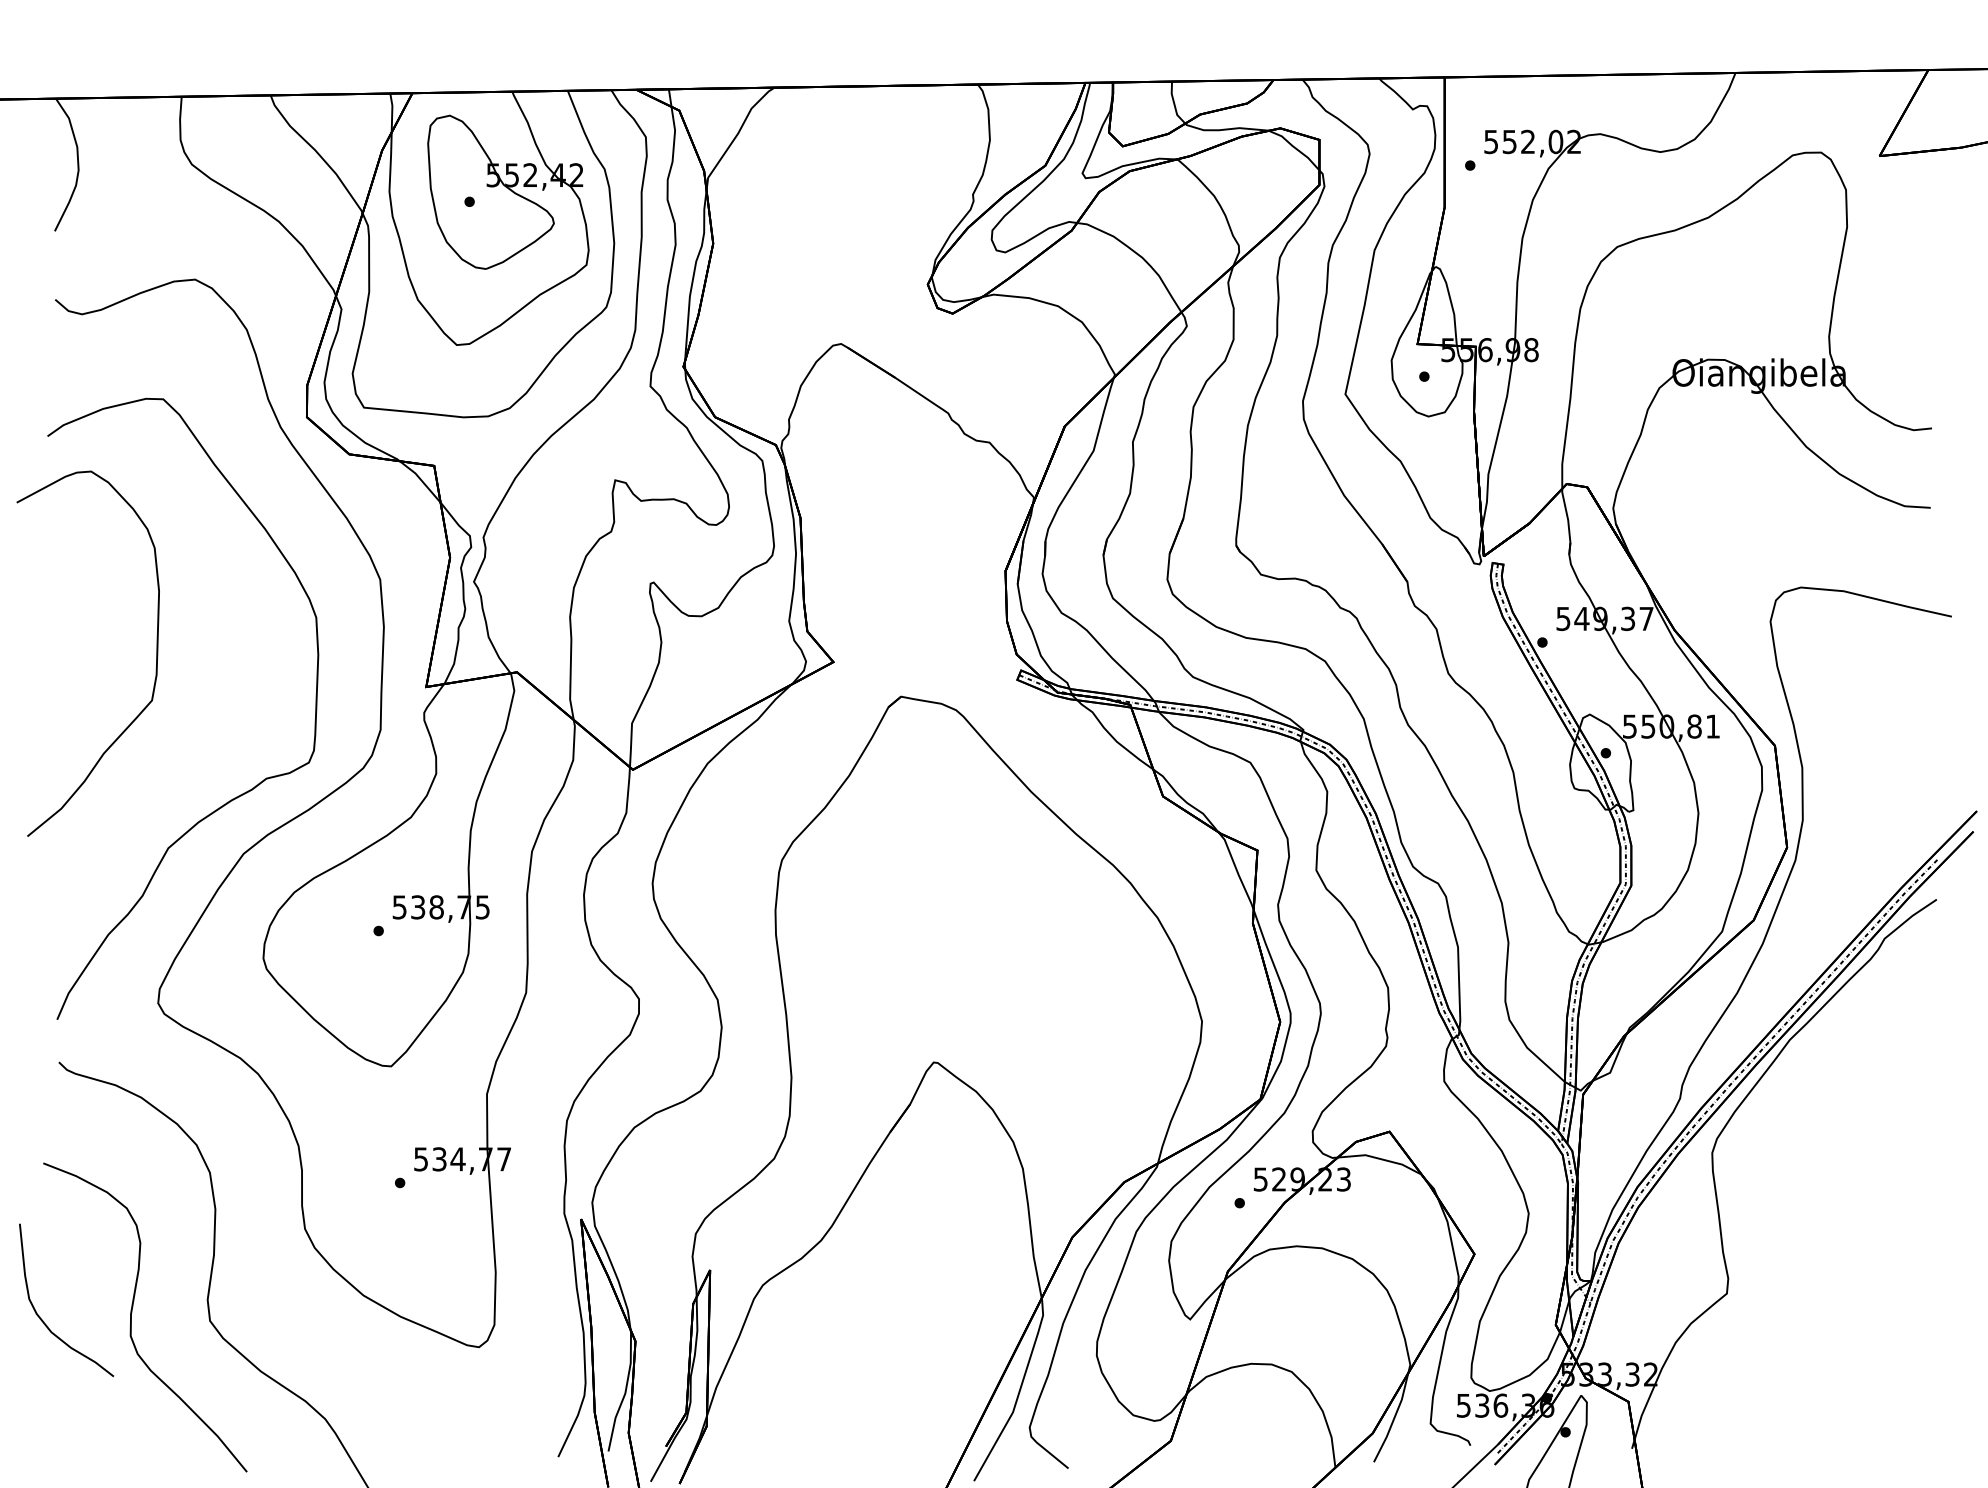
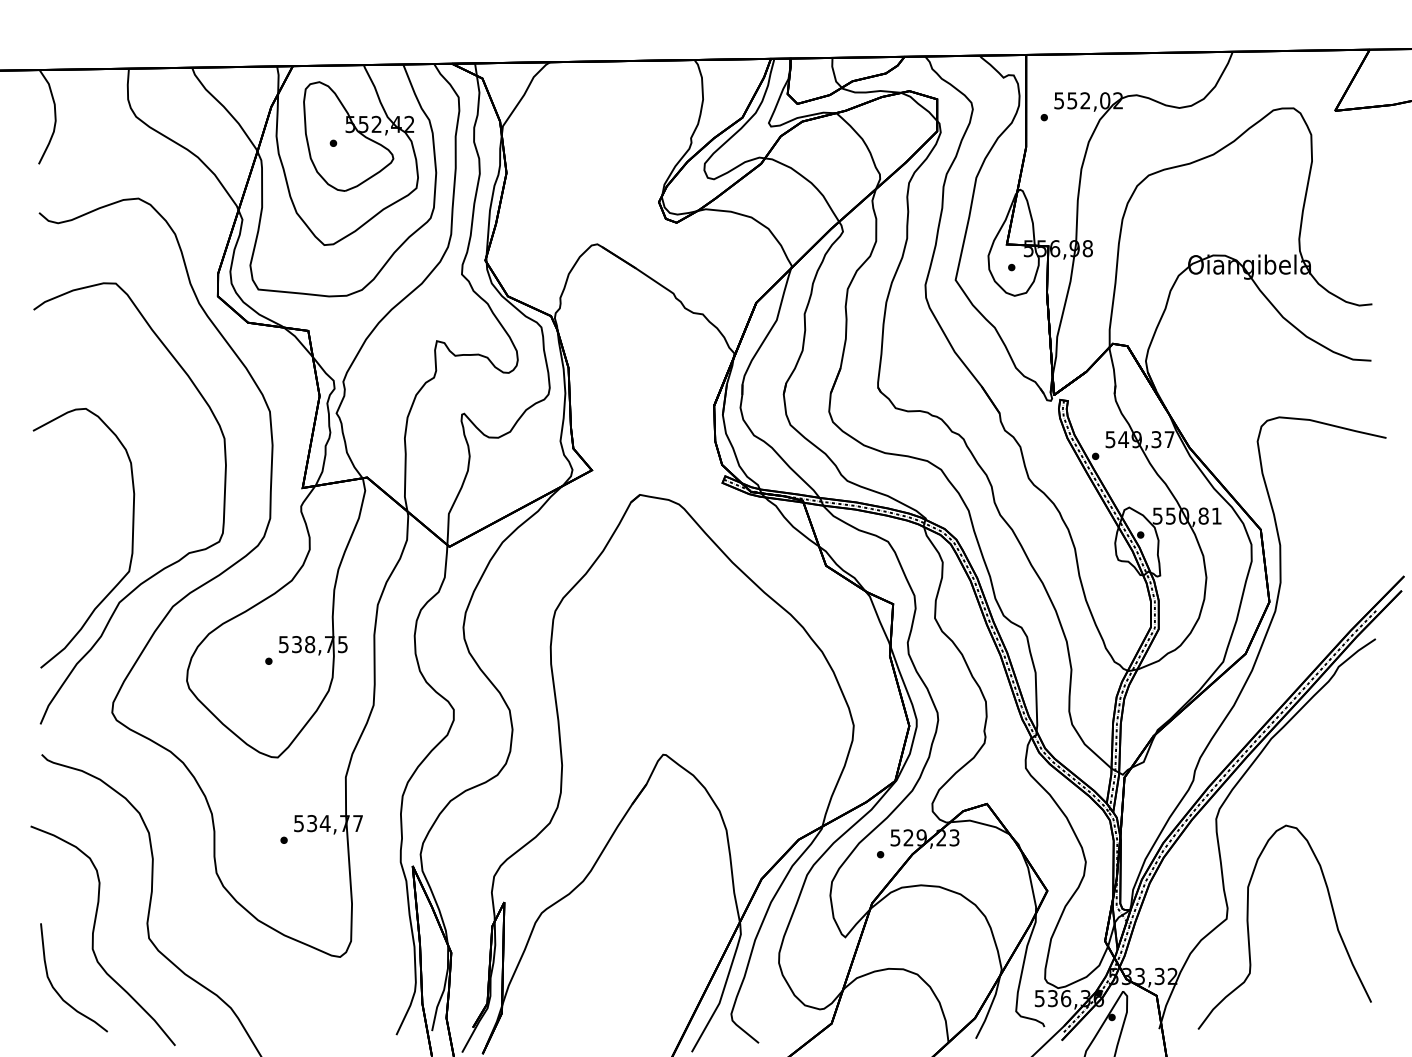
curve: (156, 653) -> (132, 538), moved
curve: (1758, 1310) -> (1249, 930), added
curve: (43, 1320) -> (57, 992), moved

